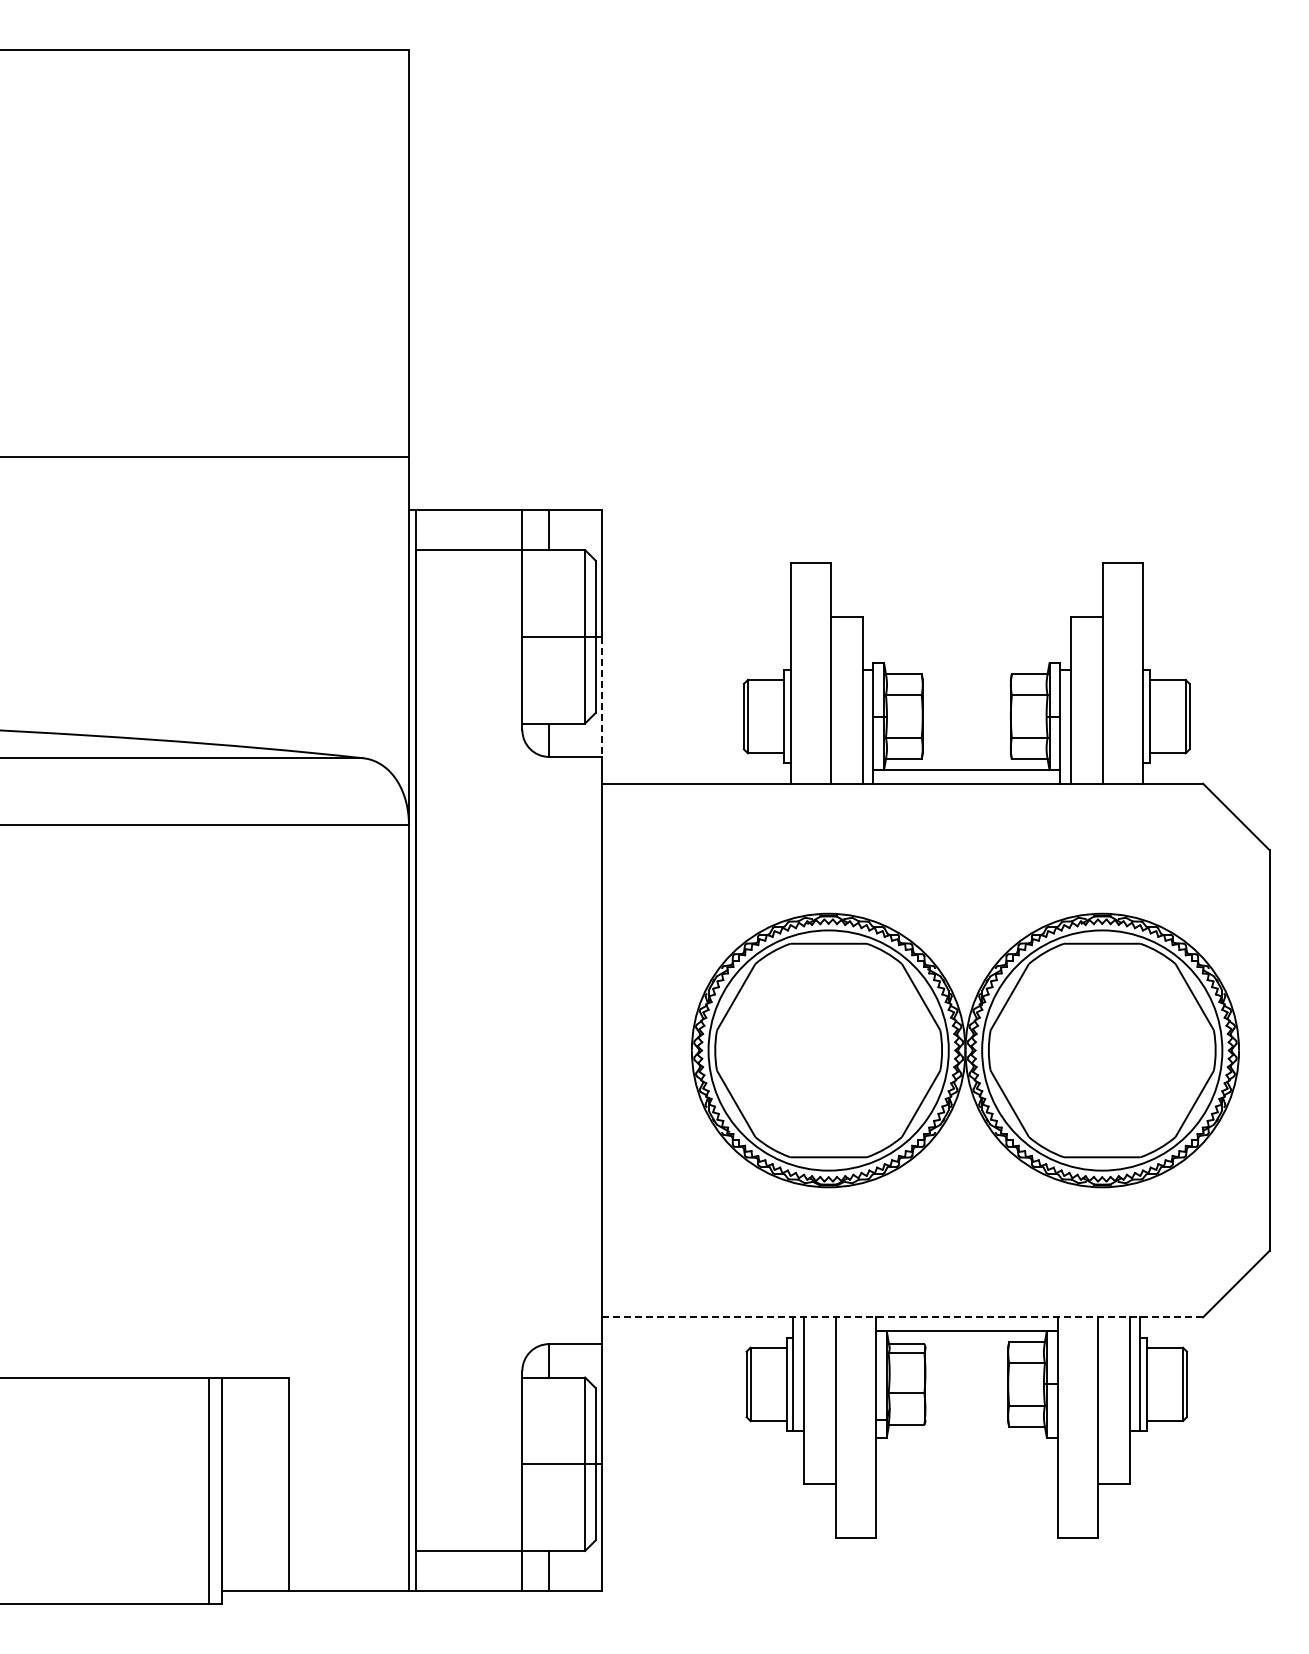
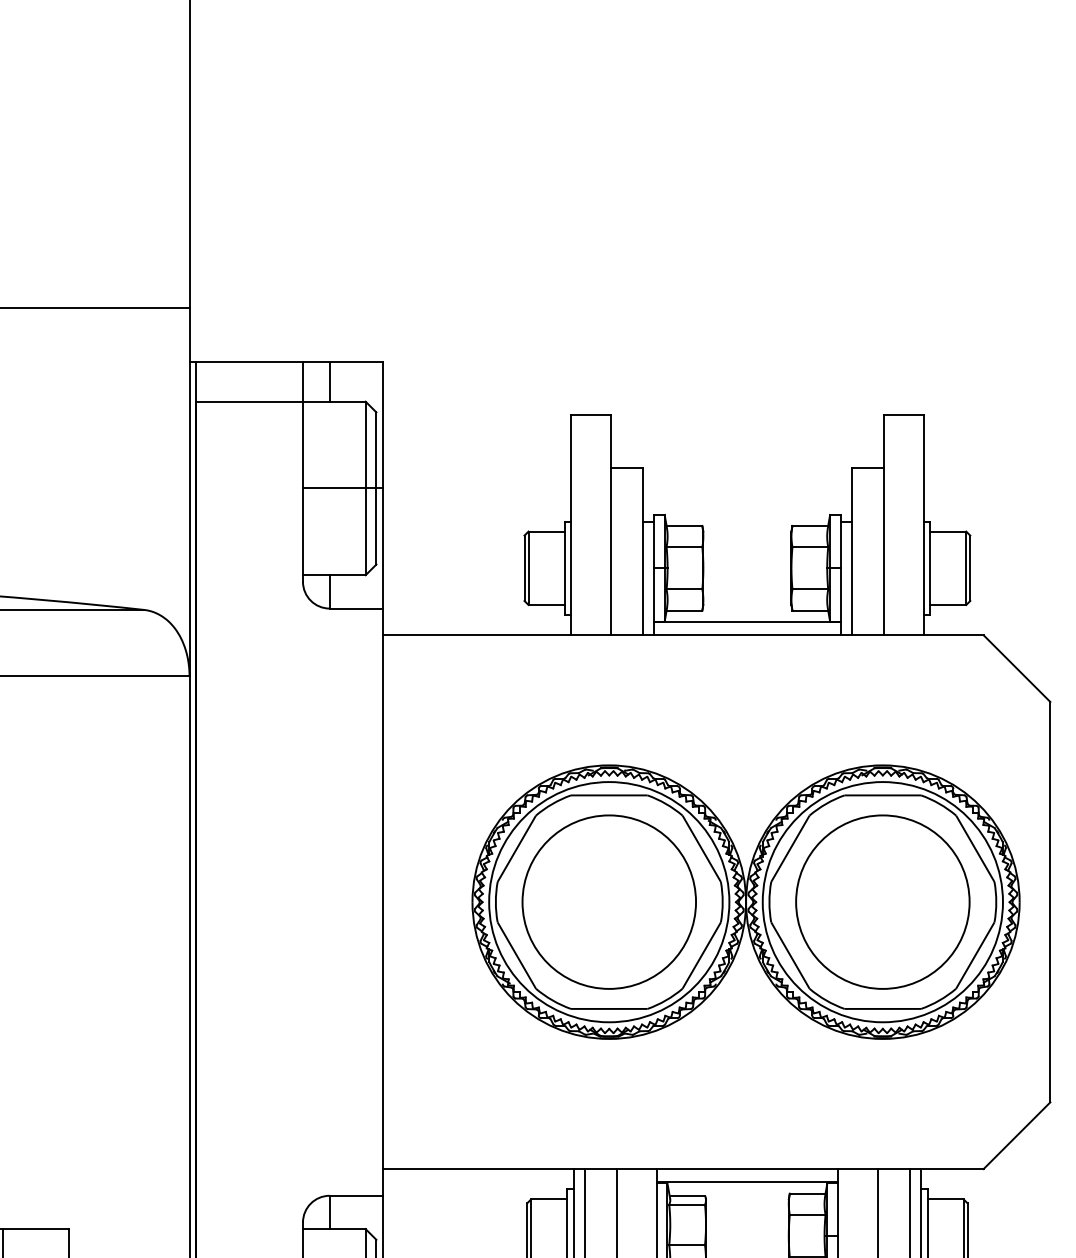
line: (602, 697) -> (383, 549), dashed -> solid
circle: (828, 1050) -> (609, 902), added
circle: (1101, 1050) -> (882, 902), added
line: (903, 1317) -> (684, 1169), dashed -> solid

